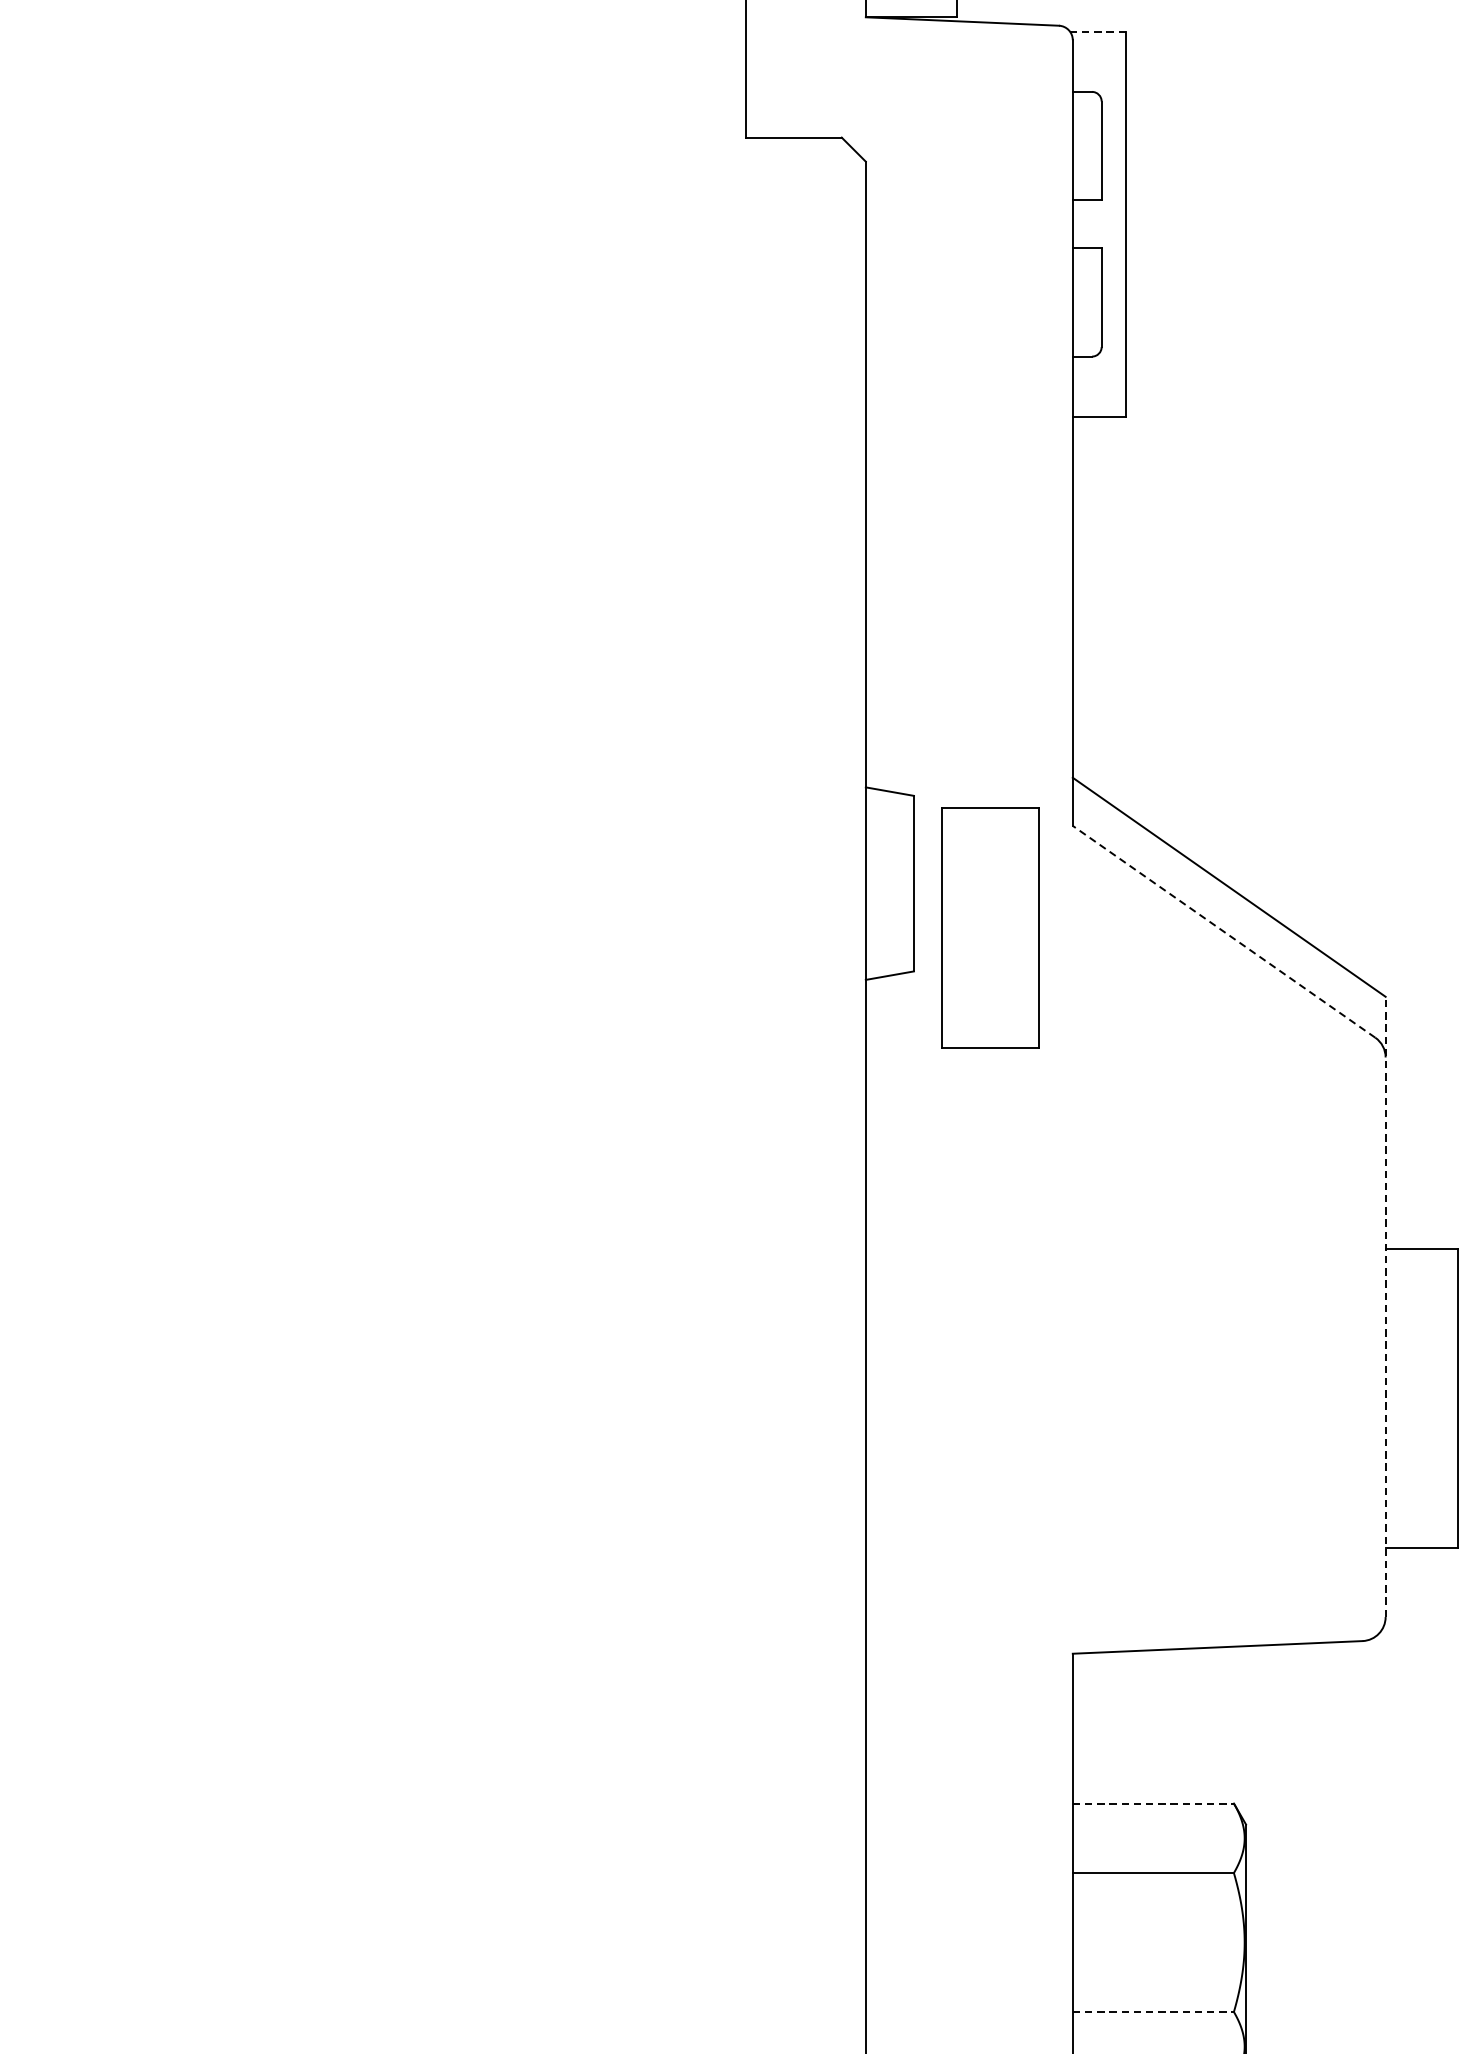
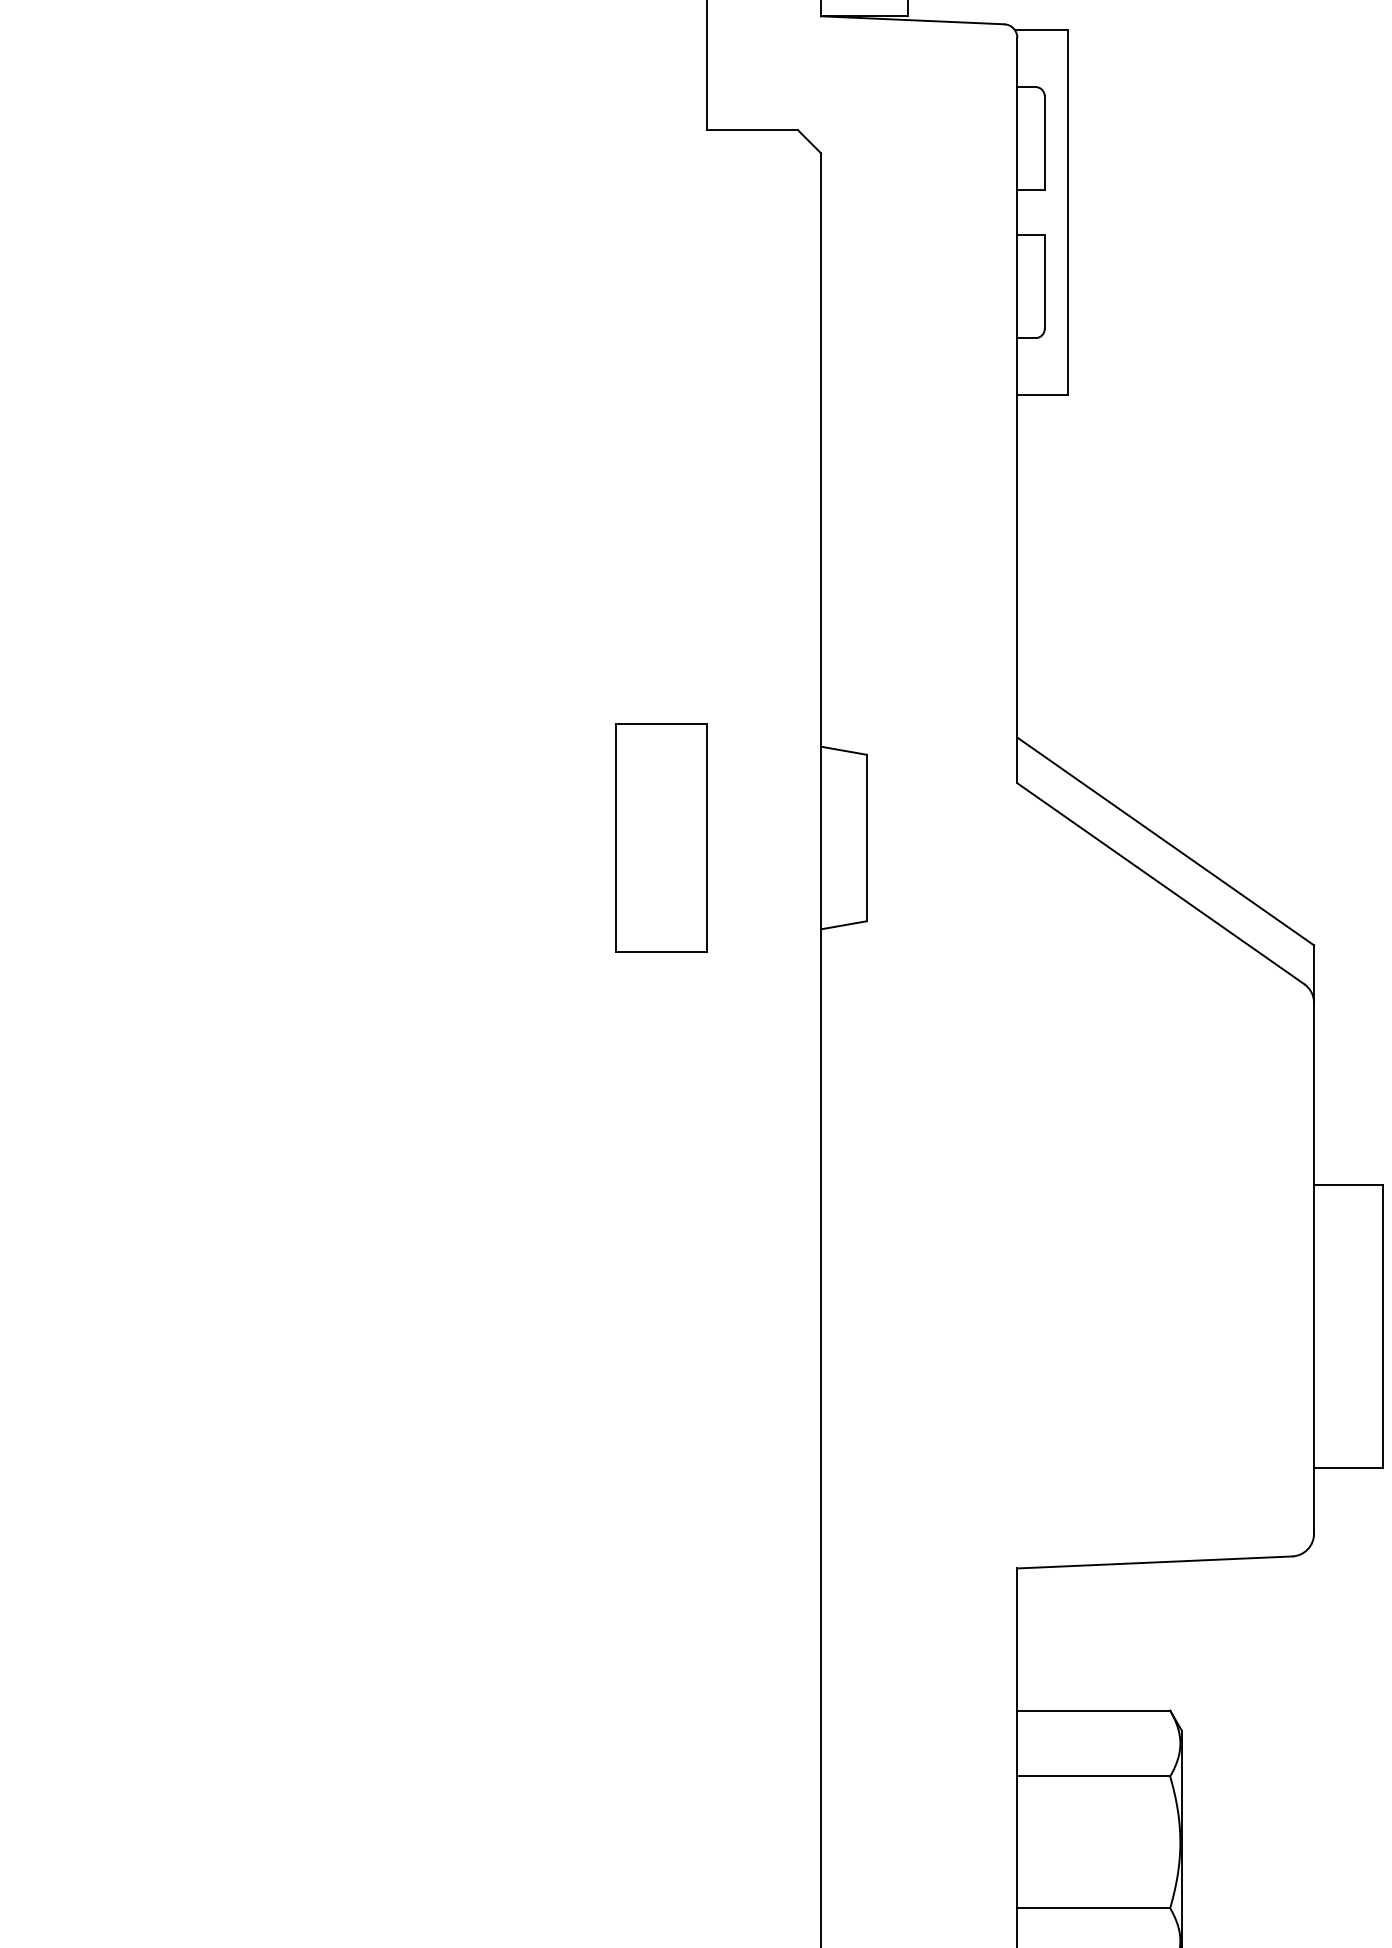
line: (1098, 32) -> (1041, 30), dashed -> solid
part: (990, 927) -> (661, 837), moved
line: (1223, 931) -> (1160, 883), dashed -> solid
line: (1386, 1306) -> (1314, 1239), dashed -> solid
line: (1154, 1803) -> (1094, 1710), dashed -> solid
line: (1154, 2012) -> (1094, 1908), dashed -> solid

